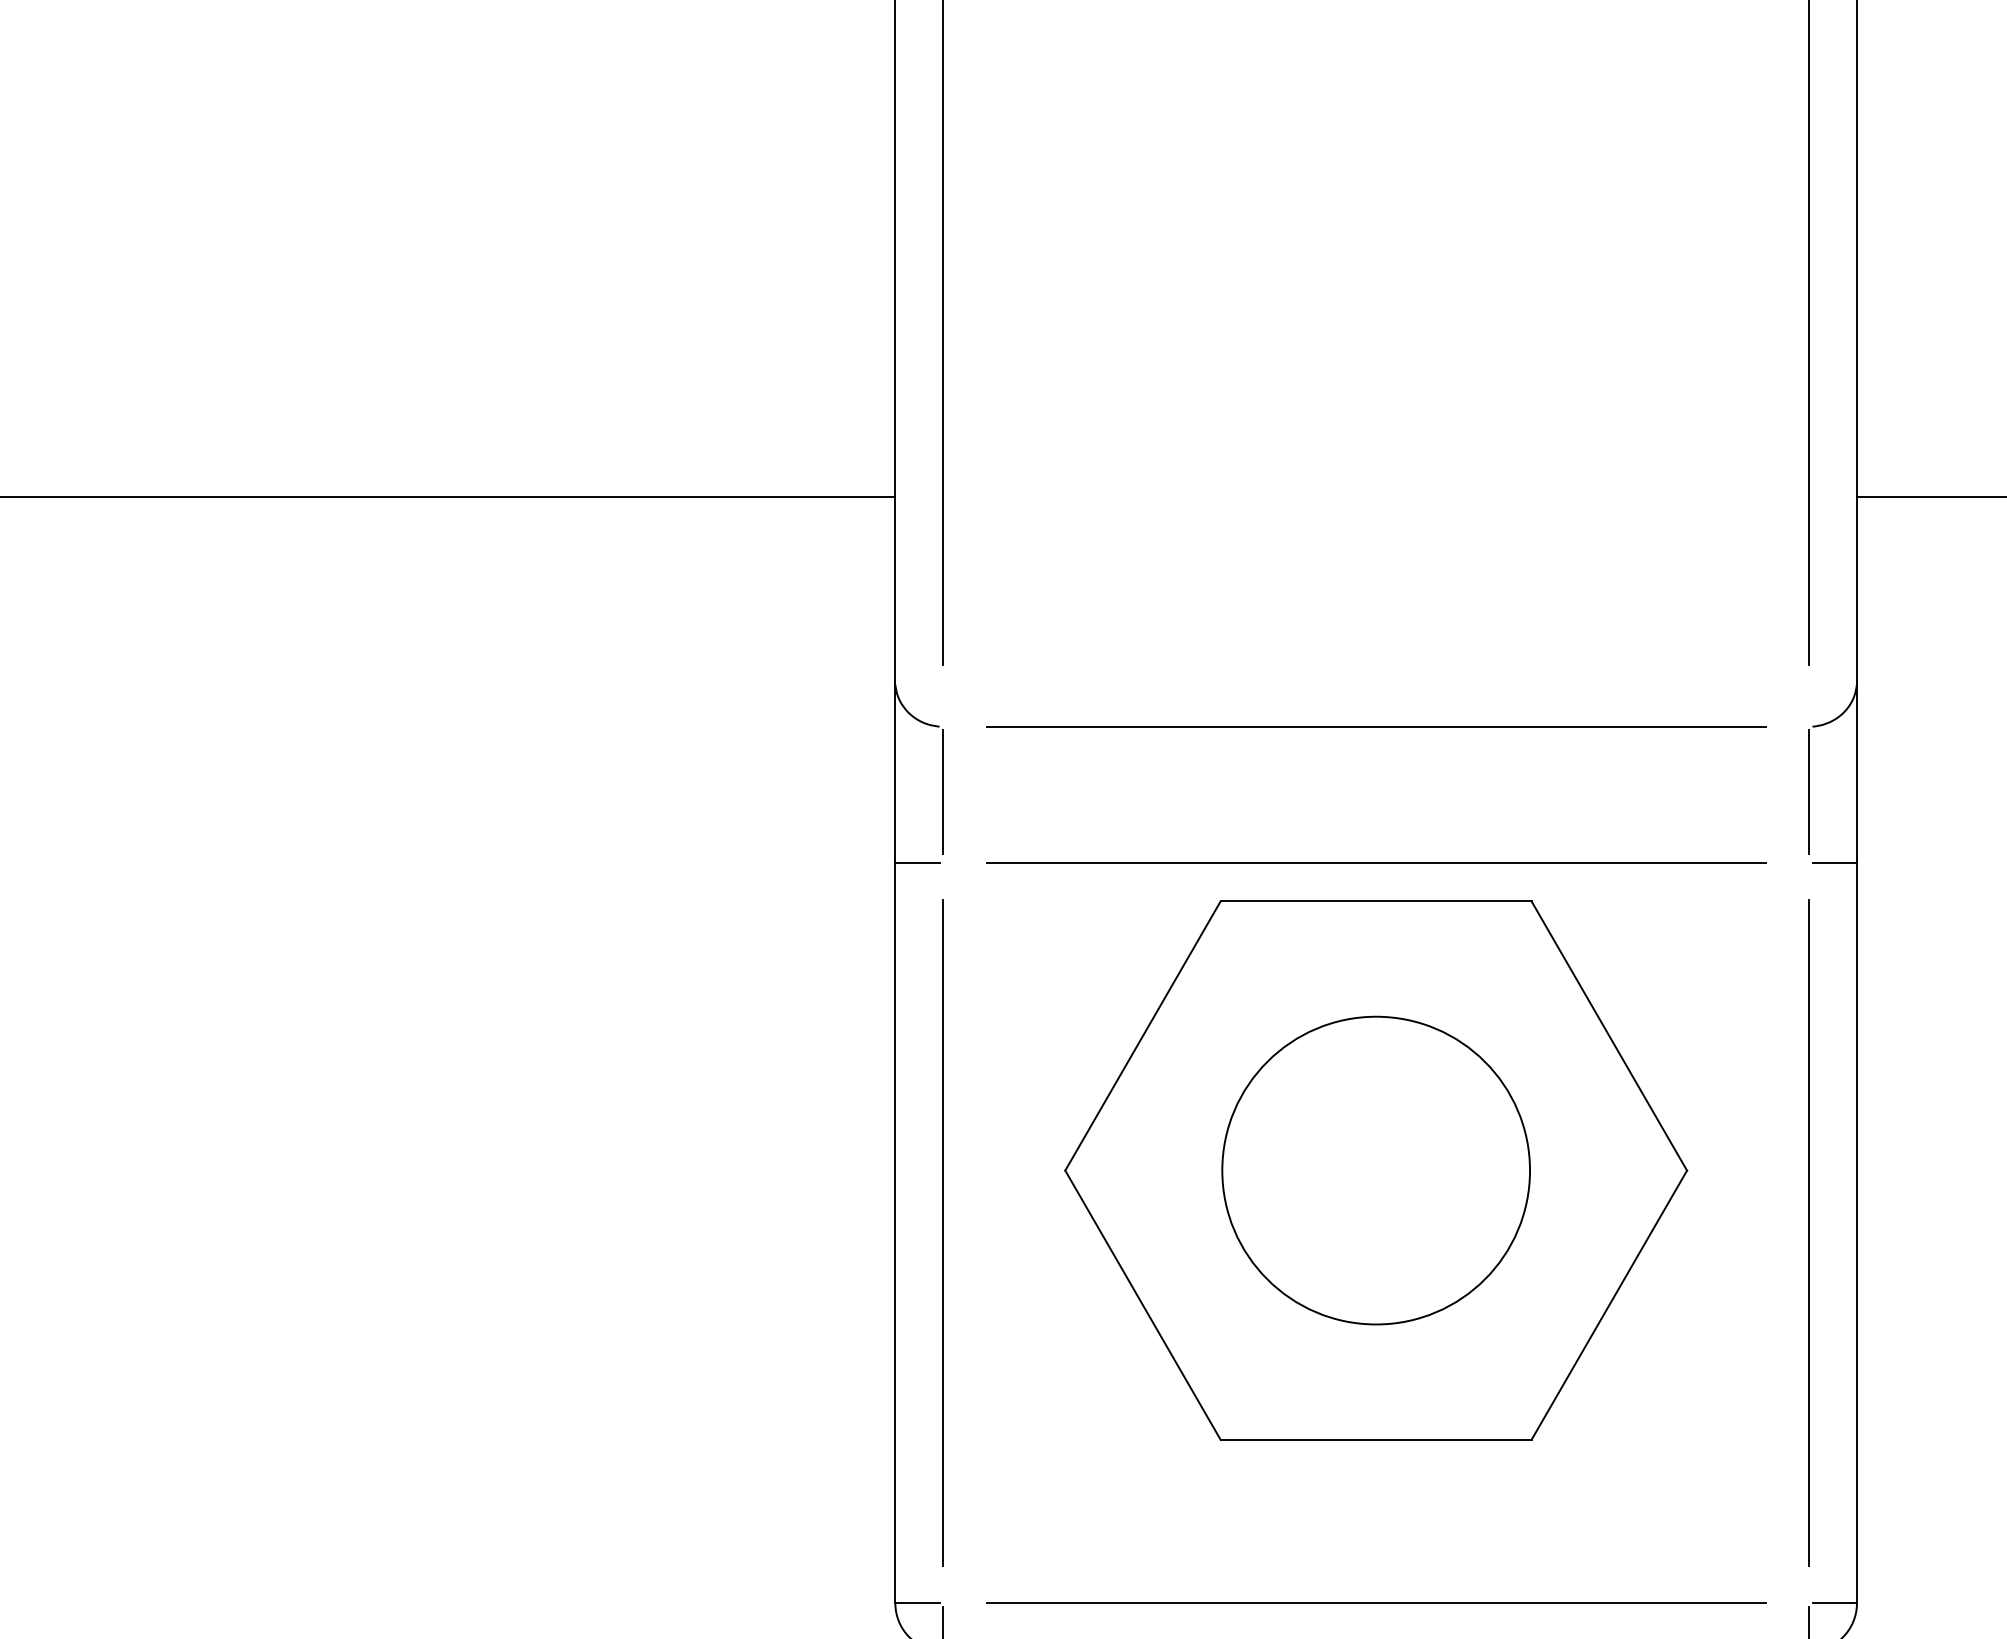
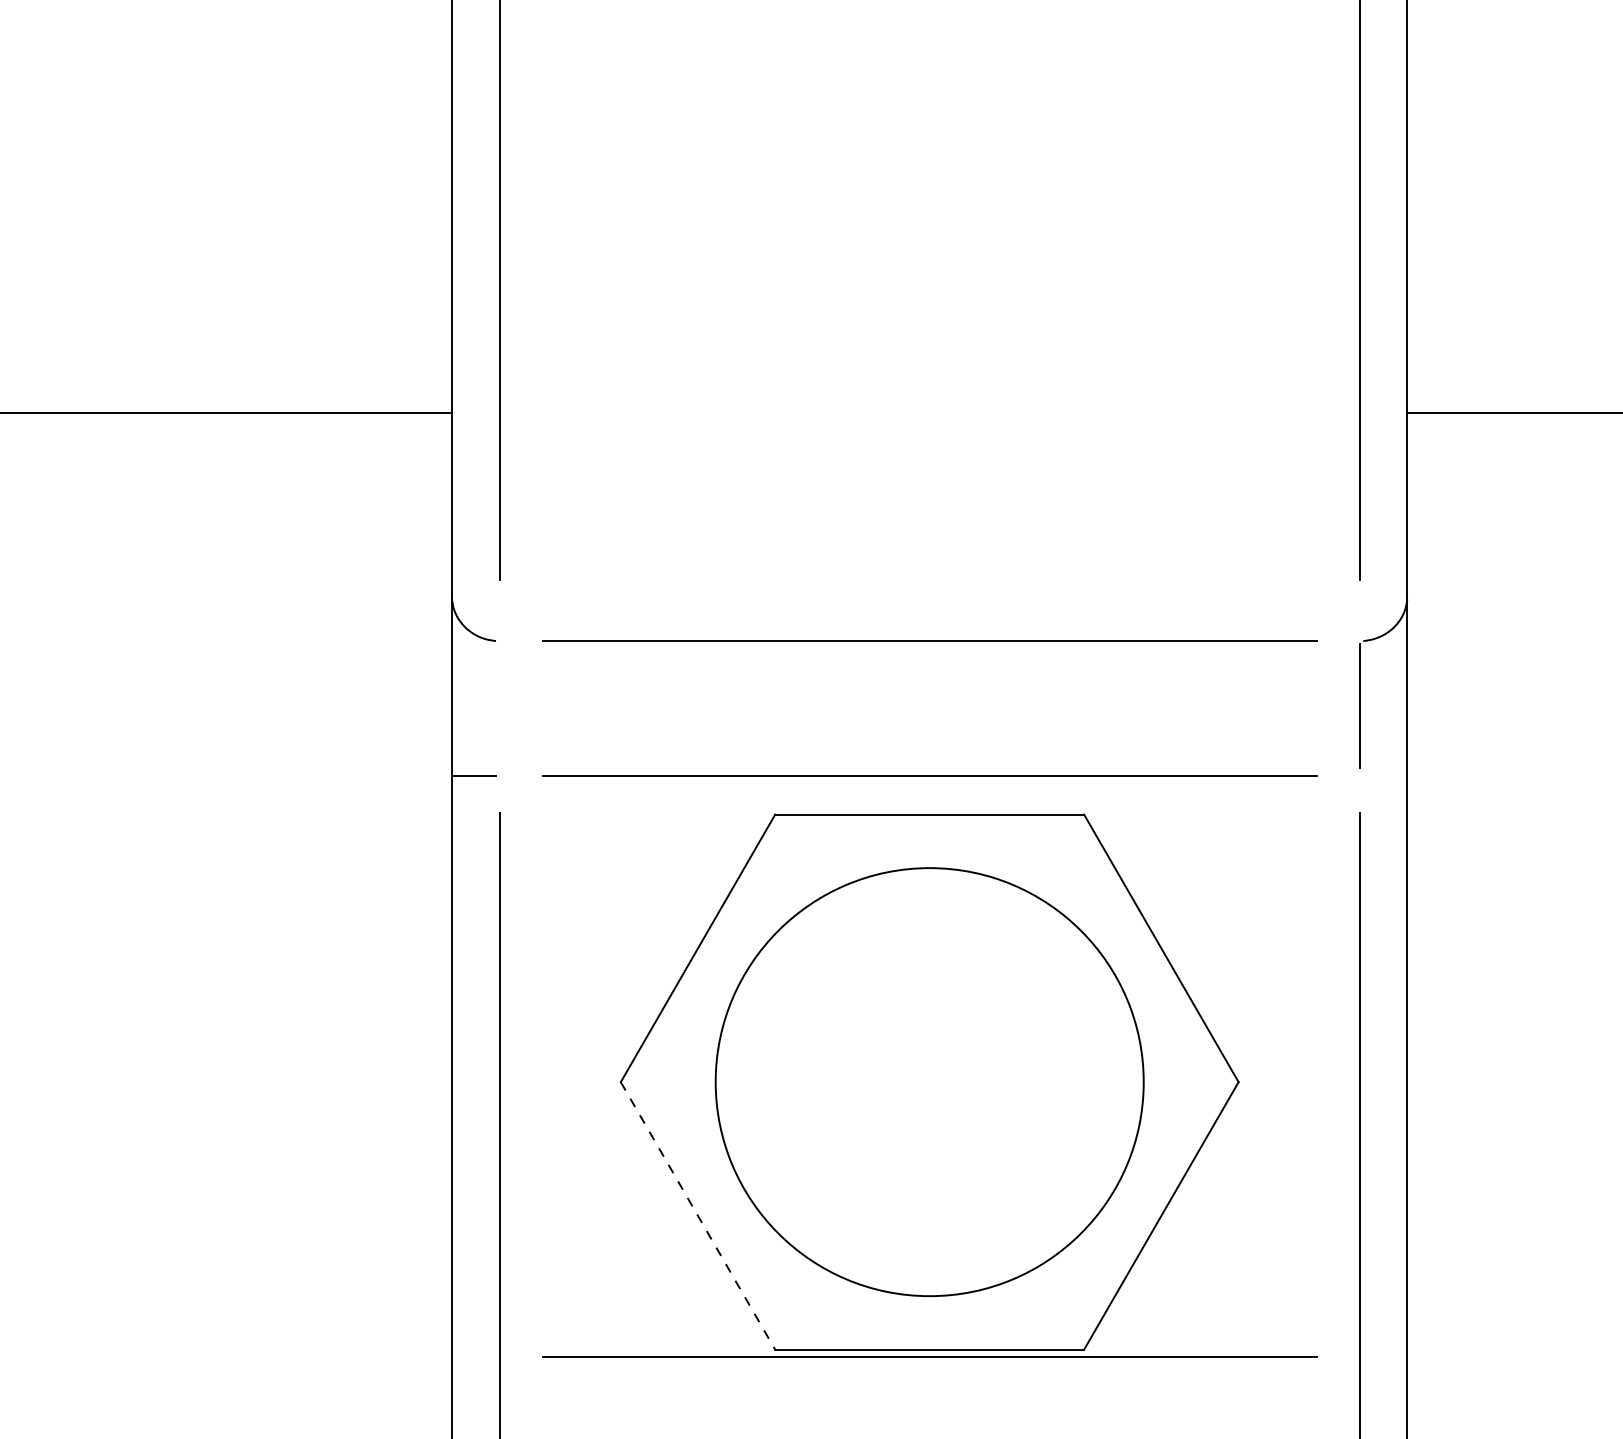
line: (943, 791) -> (499, 705), removed
line: (1834, 862) -> (1385, 776), removed
circle: (1376, 1170) -> (930, 1082), size x1.4
line: (1143, 1305) -> (698, 1216), solid -> dashed
line: (1376, 1446) -> (930, 1356), added

